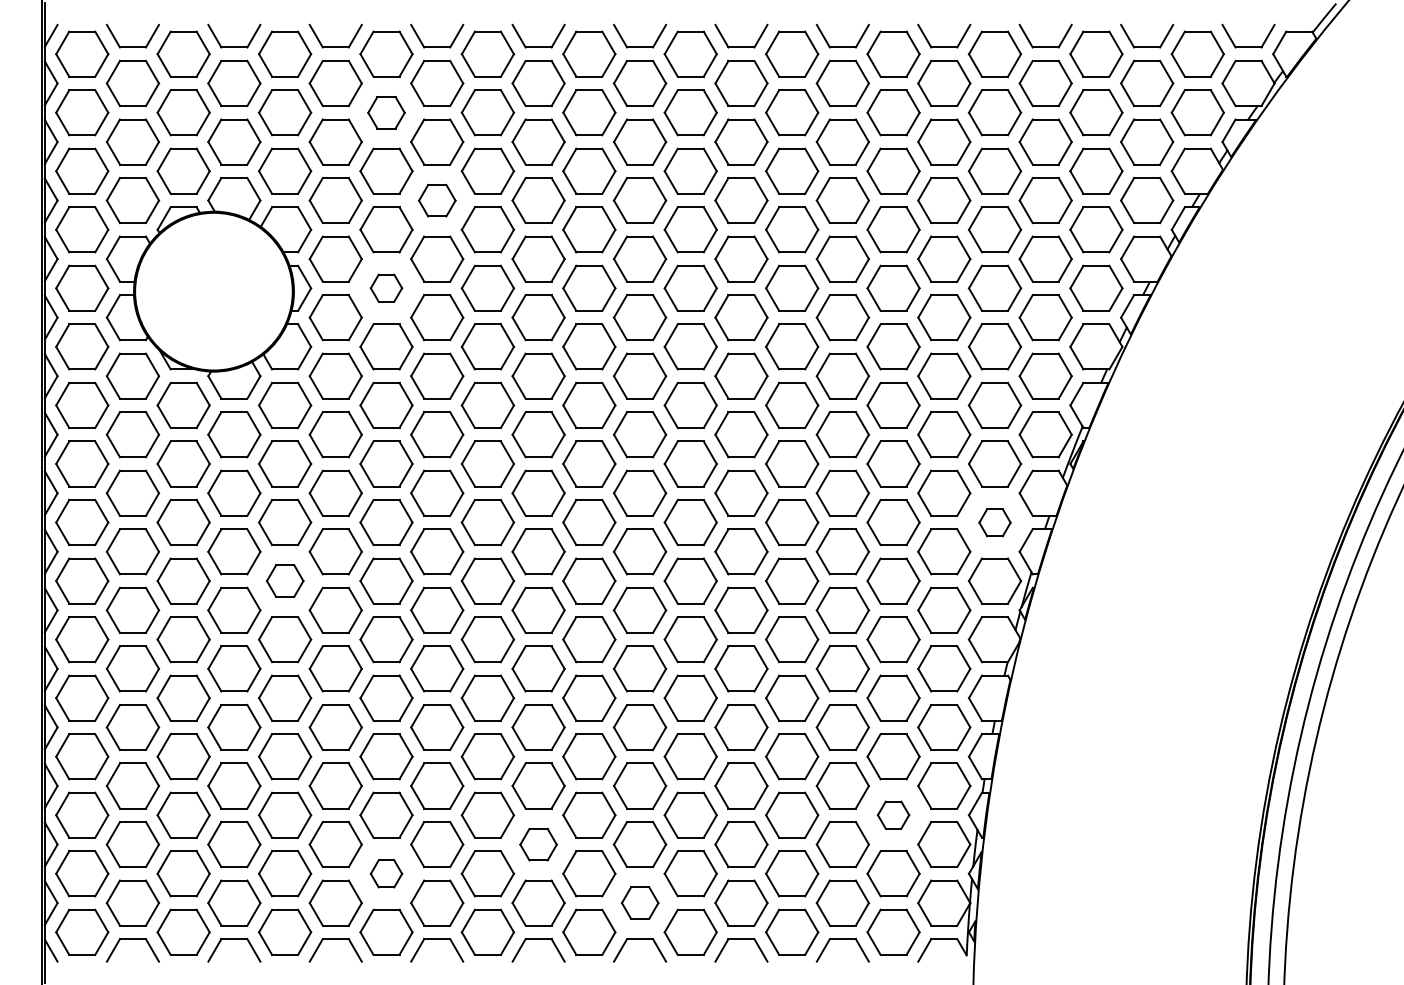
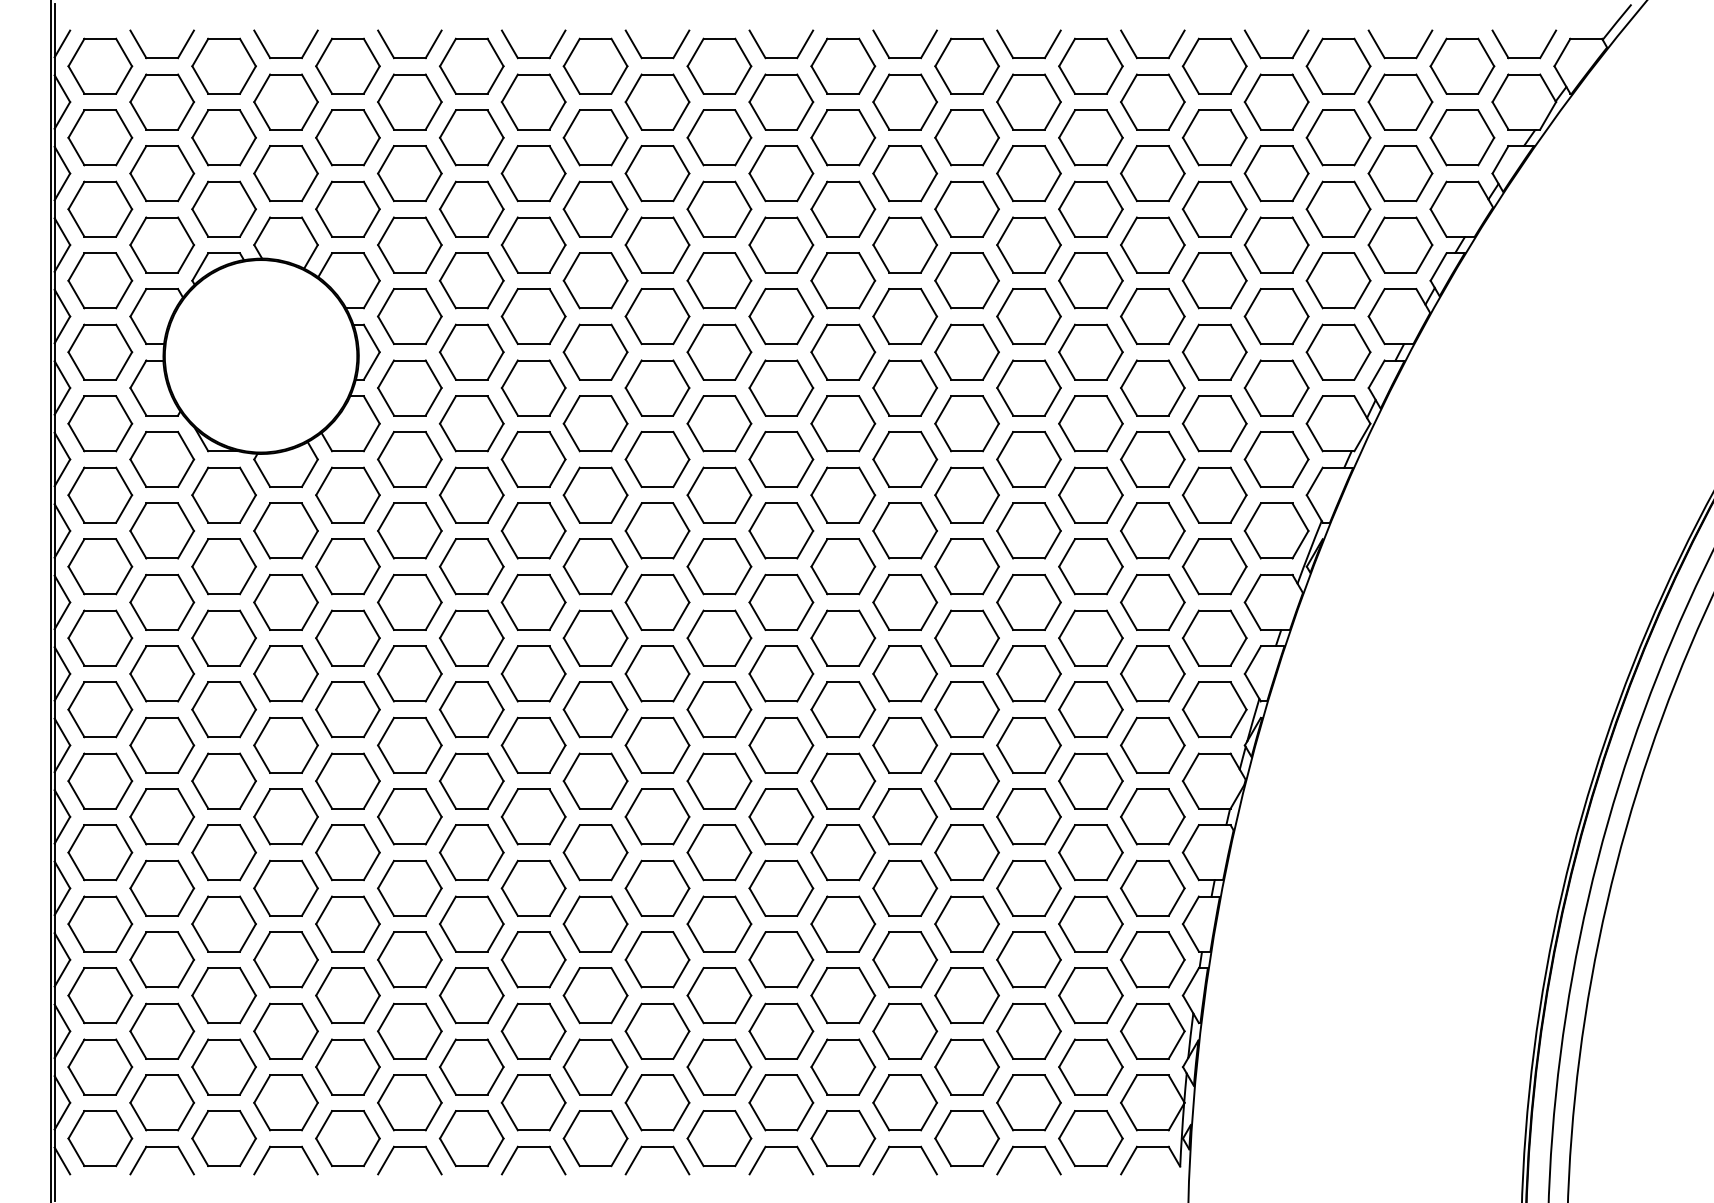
part: (386, 112) -> (471, 137), size x1.43
part: (437, 200) -> (534, 244), size x1.43
part: (386, 287) -> (471, 351), size x1.67
part: (994, 522) -> (1214, 638), size x1.67
part: (285, 580) -> (348, 708), size x1.43
part: (893, 814) -> (1090, 994), size x1.67
part: (538, 844) -> (657, 1031), size x1.43
part: (386, 873) -> (471, 1066), size x1.67
part: (640, 902) -> (781, 1102), size x1.43

